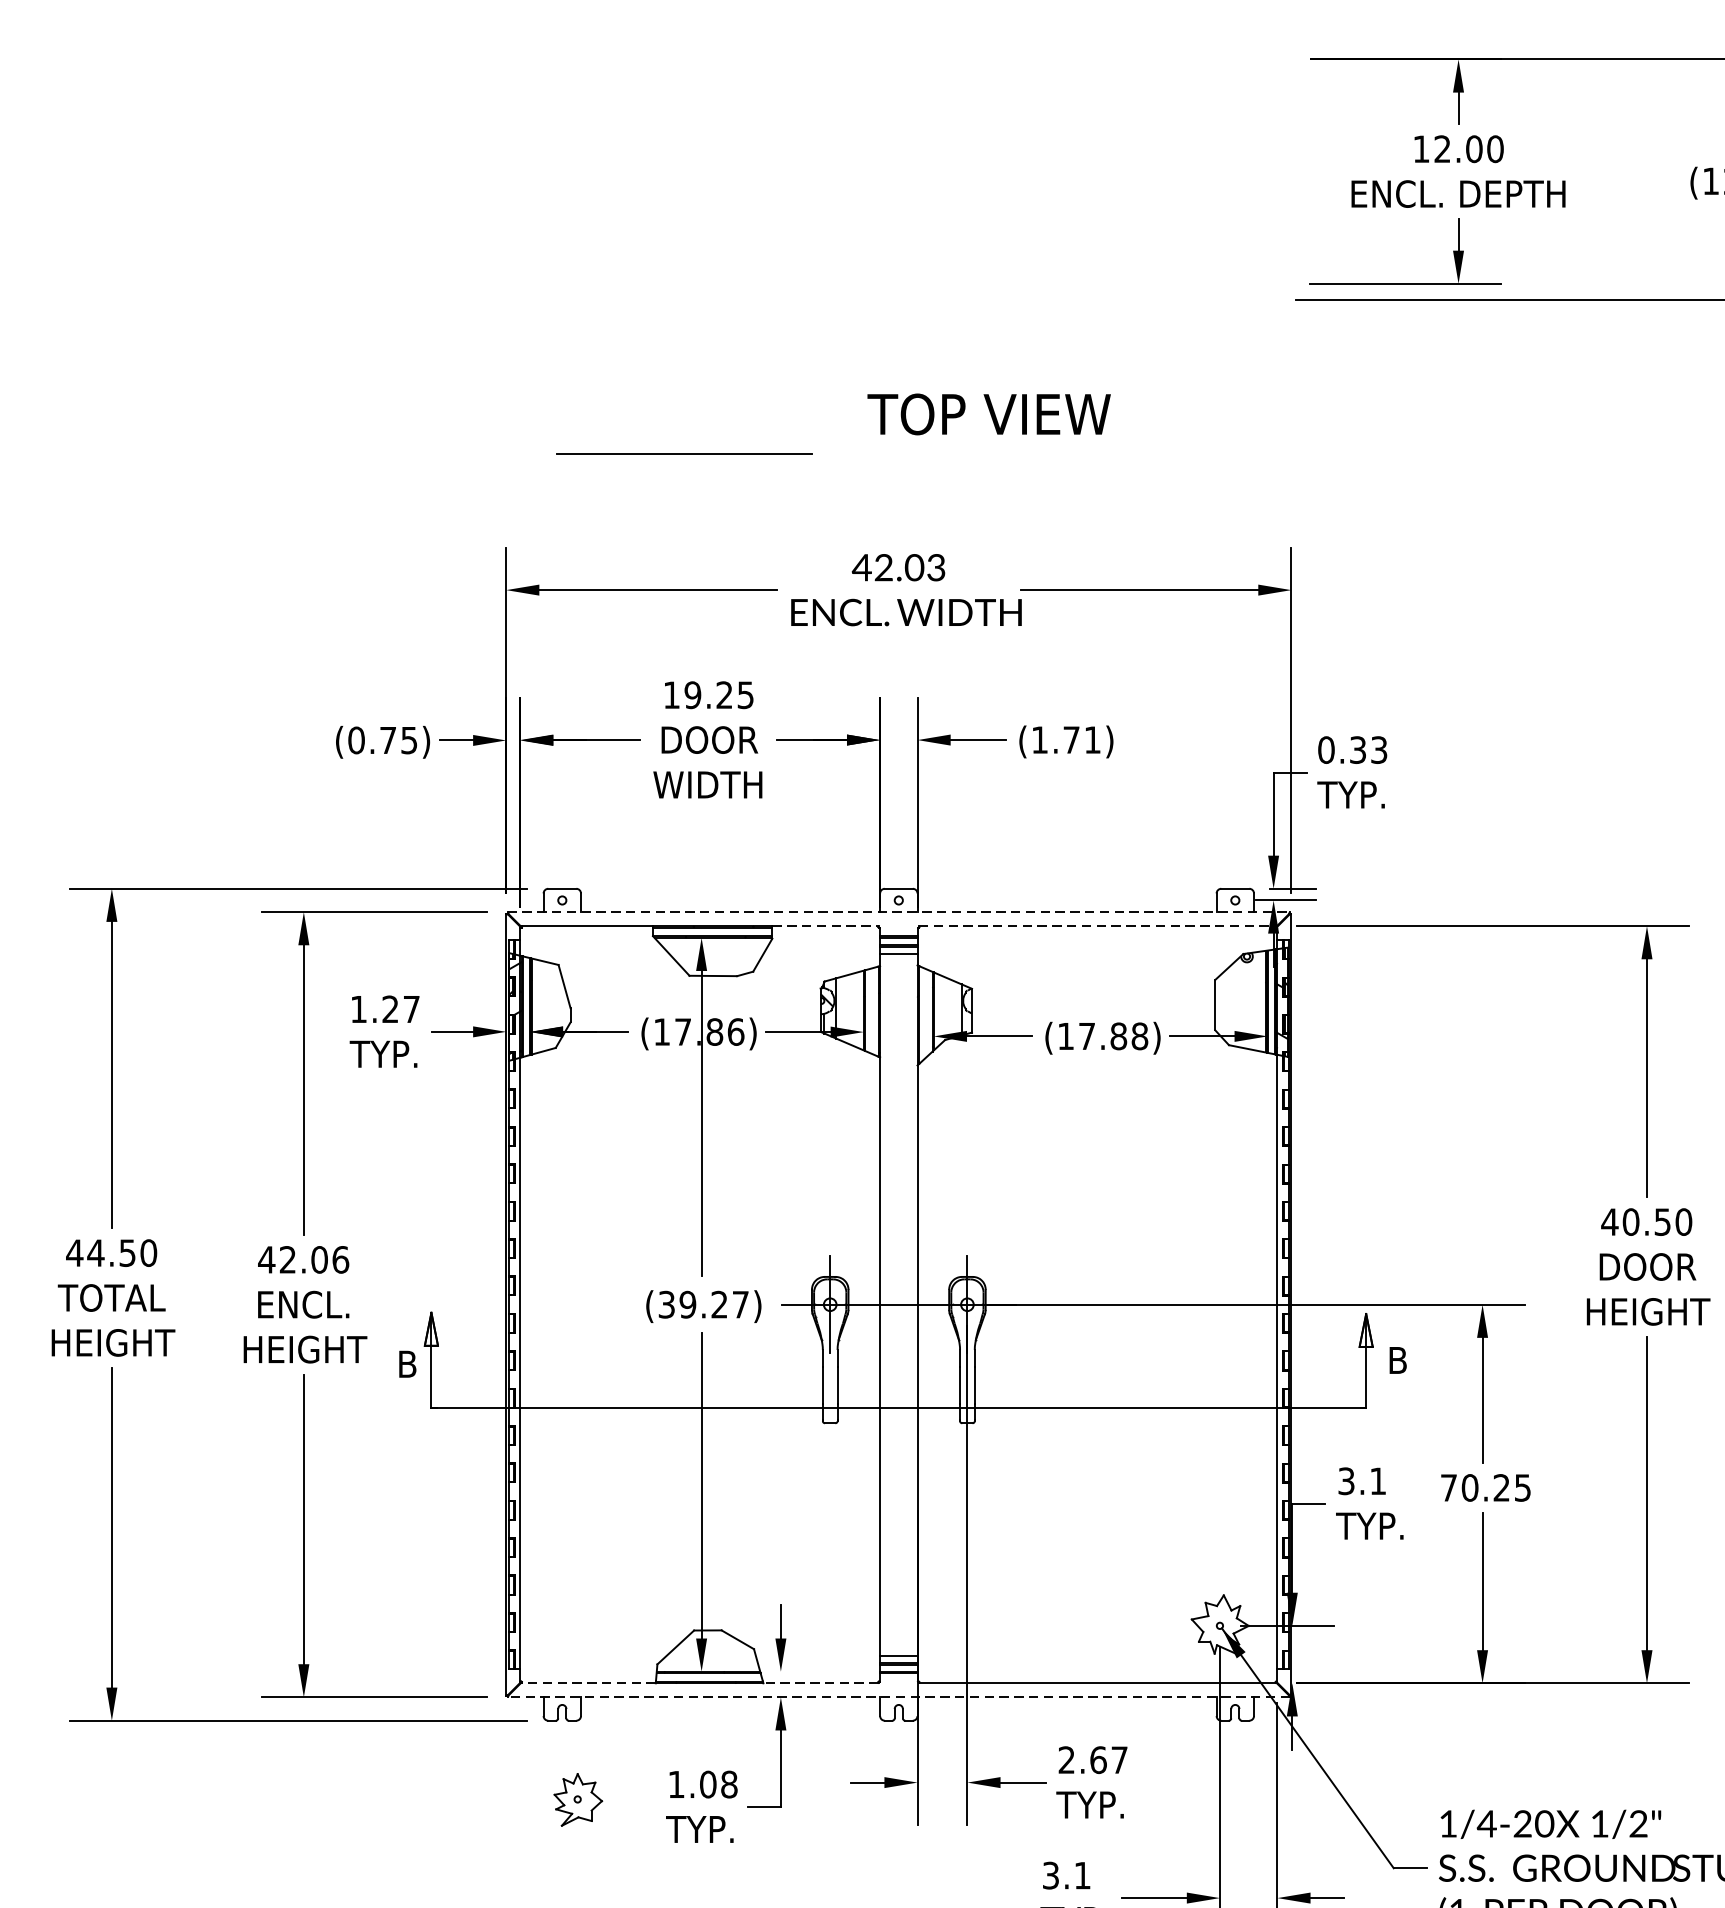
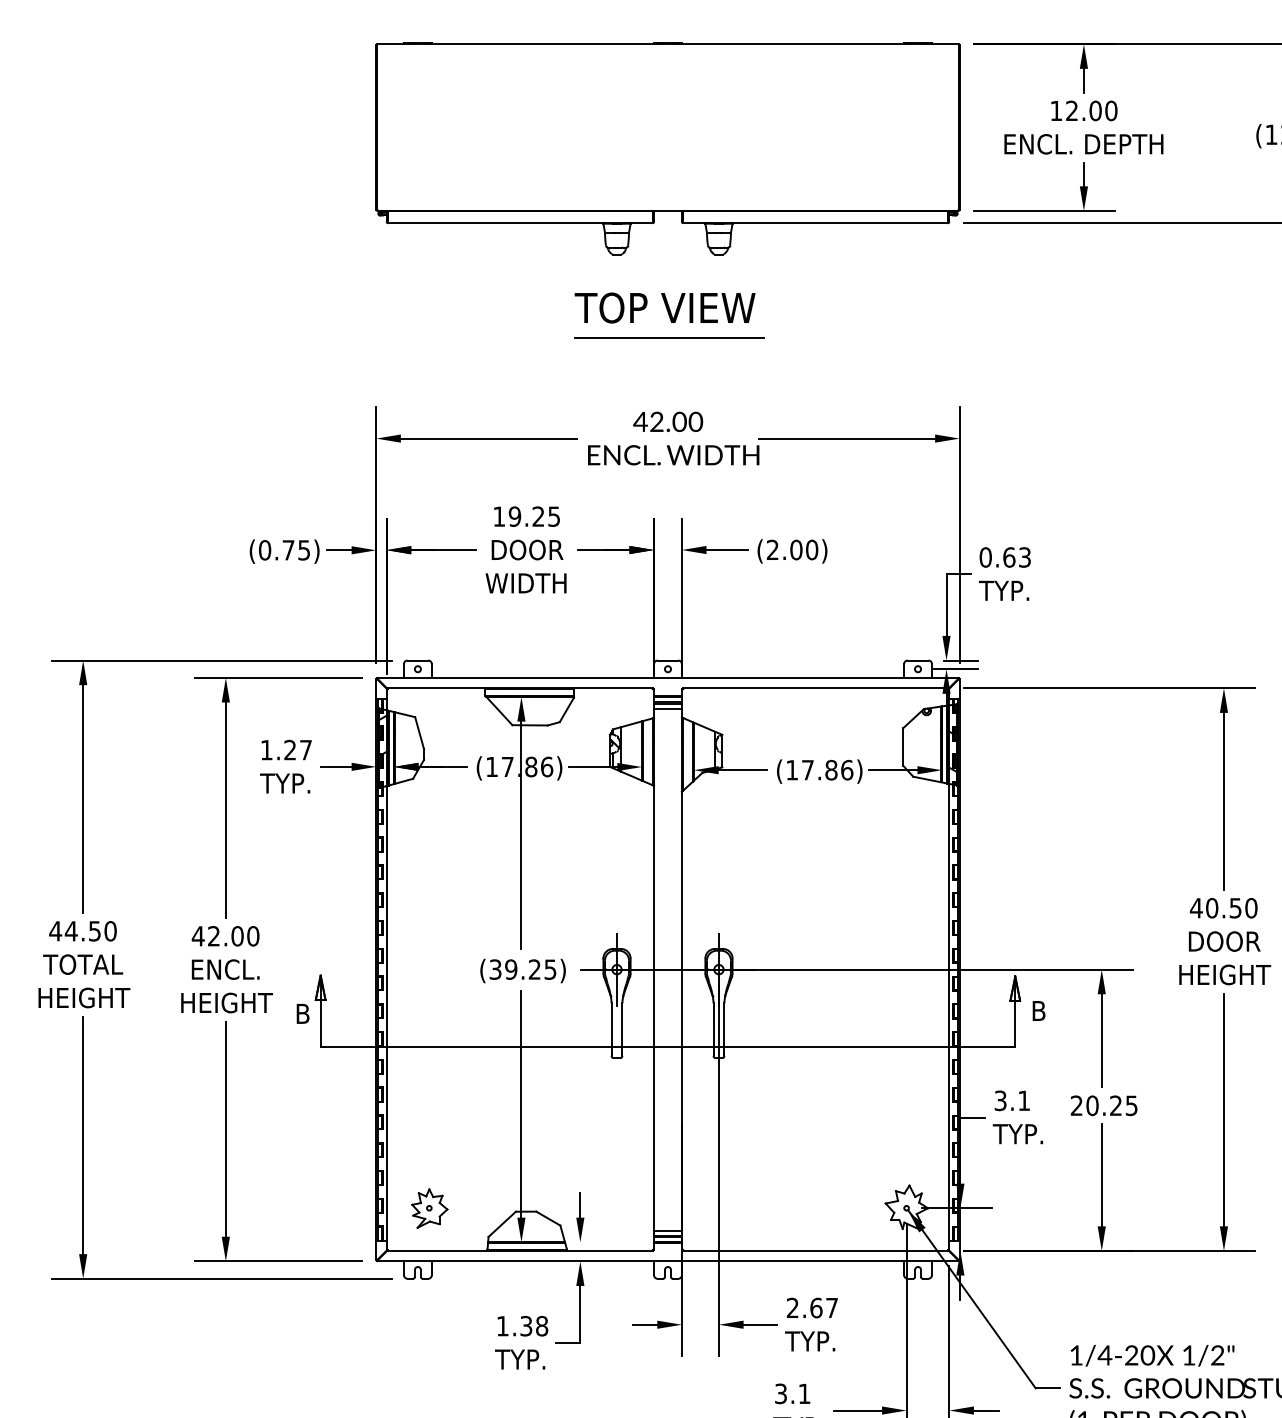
part: (898, 199) -> (667, 148), added
text: (988, 413) -> (664, 307), moved
line: (684, 454) -> (669, 337), moved
text: (935, 567) -> (695, 421), 42.03 -> 42.00
text: (1066, 739) -> (792, 549), (1.71) -> (2.00)
text: (1358, 750) -> (1009, 557), 0.33 -> 0.63
line: (898, 911) -> (667, 677), dashed -> solid
line: (825, 926) -> (613, 688), dashed -> solid
line: (1097, 926) -> (815, 688), dashed -> solid
text: (1140, 1036) -> (847, 770), (17.88) -> (17.86)
text: (341, 1260) -> (253, 936), 42.06 -> 42.00
text: (740, 1304) -> (550, 969), (39.27) -> (39.25)
text: (1448, 1487) -> (1076, 1105), 70.25 -> 20.25
line: (588, 1682) -> (437, 1250), dashed -> solid
line: (821, 1682) -> (610, 1250), dashed -> solid
line: (898, 1697) -> (667, 1261), dashed -> solid
text: (708, 1784) -> (526, 1326), 1.08 -> 1.38
part: (577, 1799) -> (429, 1208), moved

